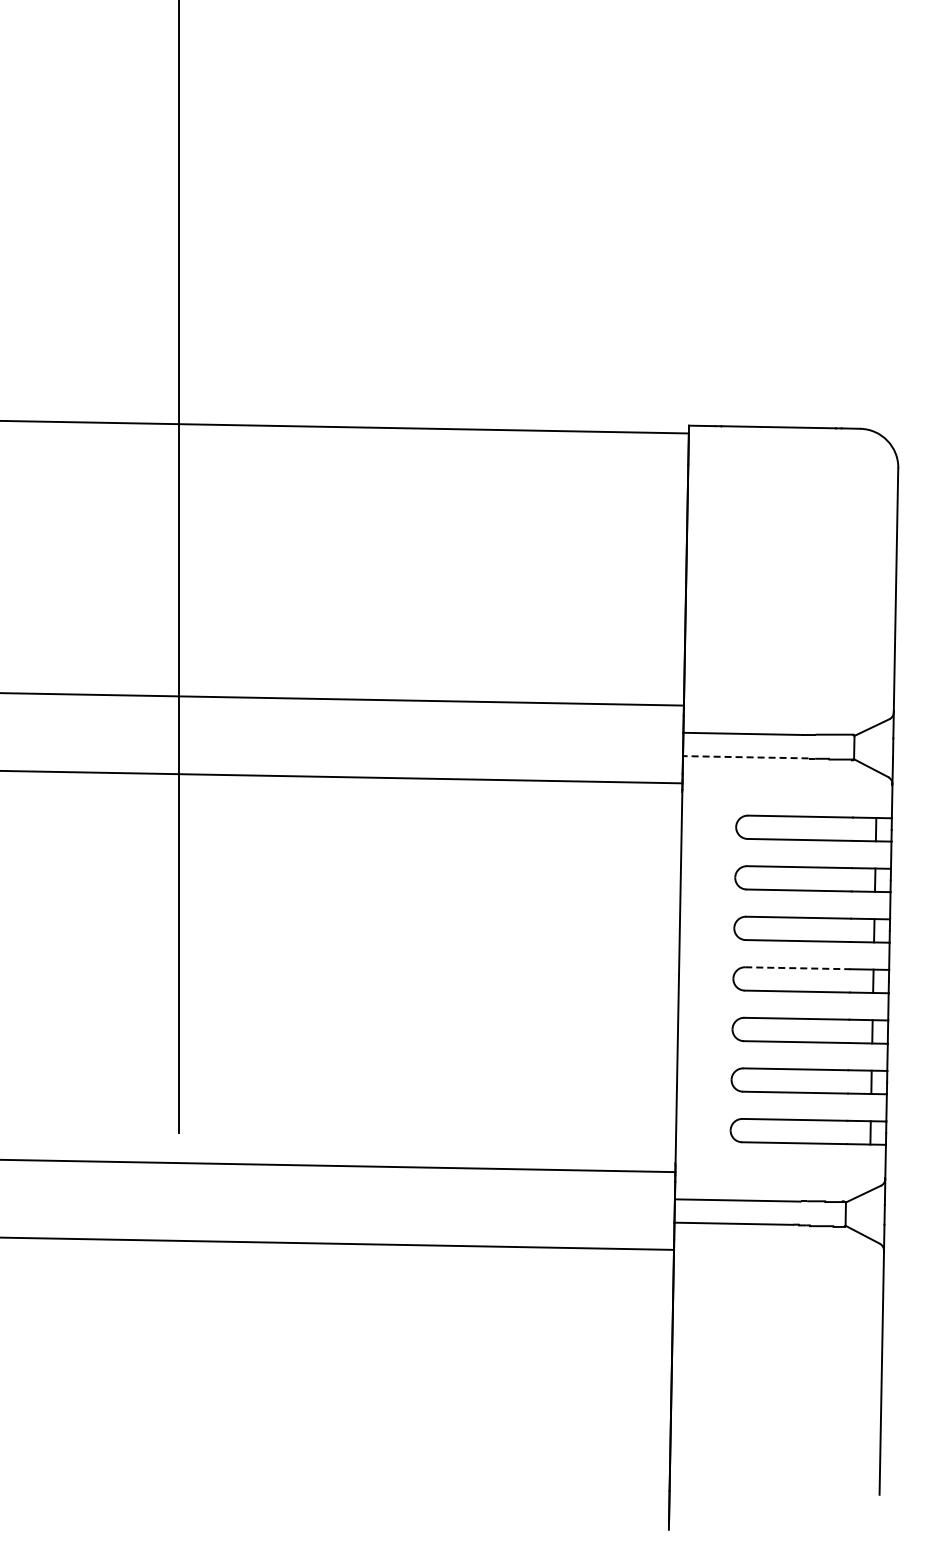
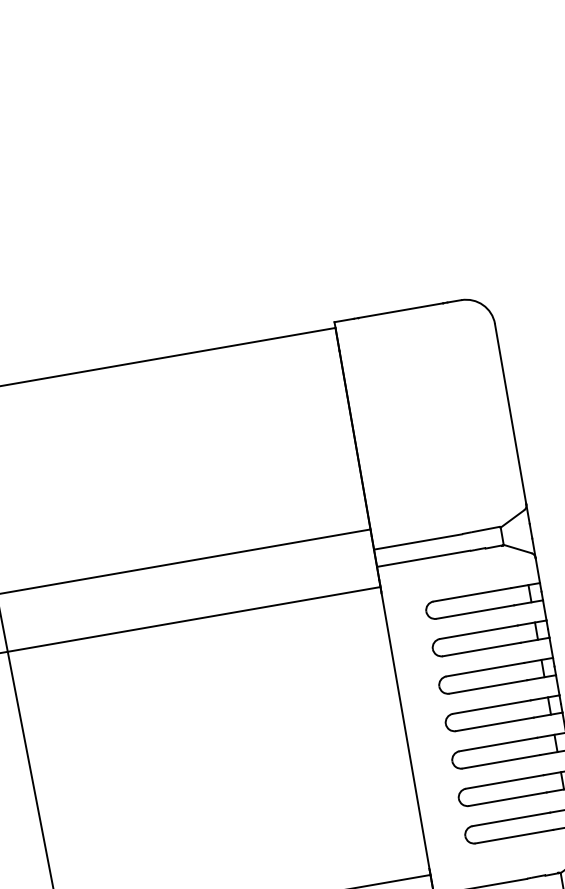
line: (745, 757) -> (423, 559), dashed -> solid
line: (797, 968) -> (491, 707), dashed -> solid

